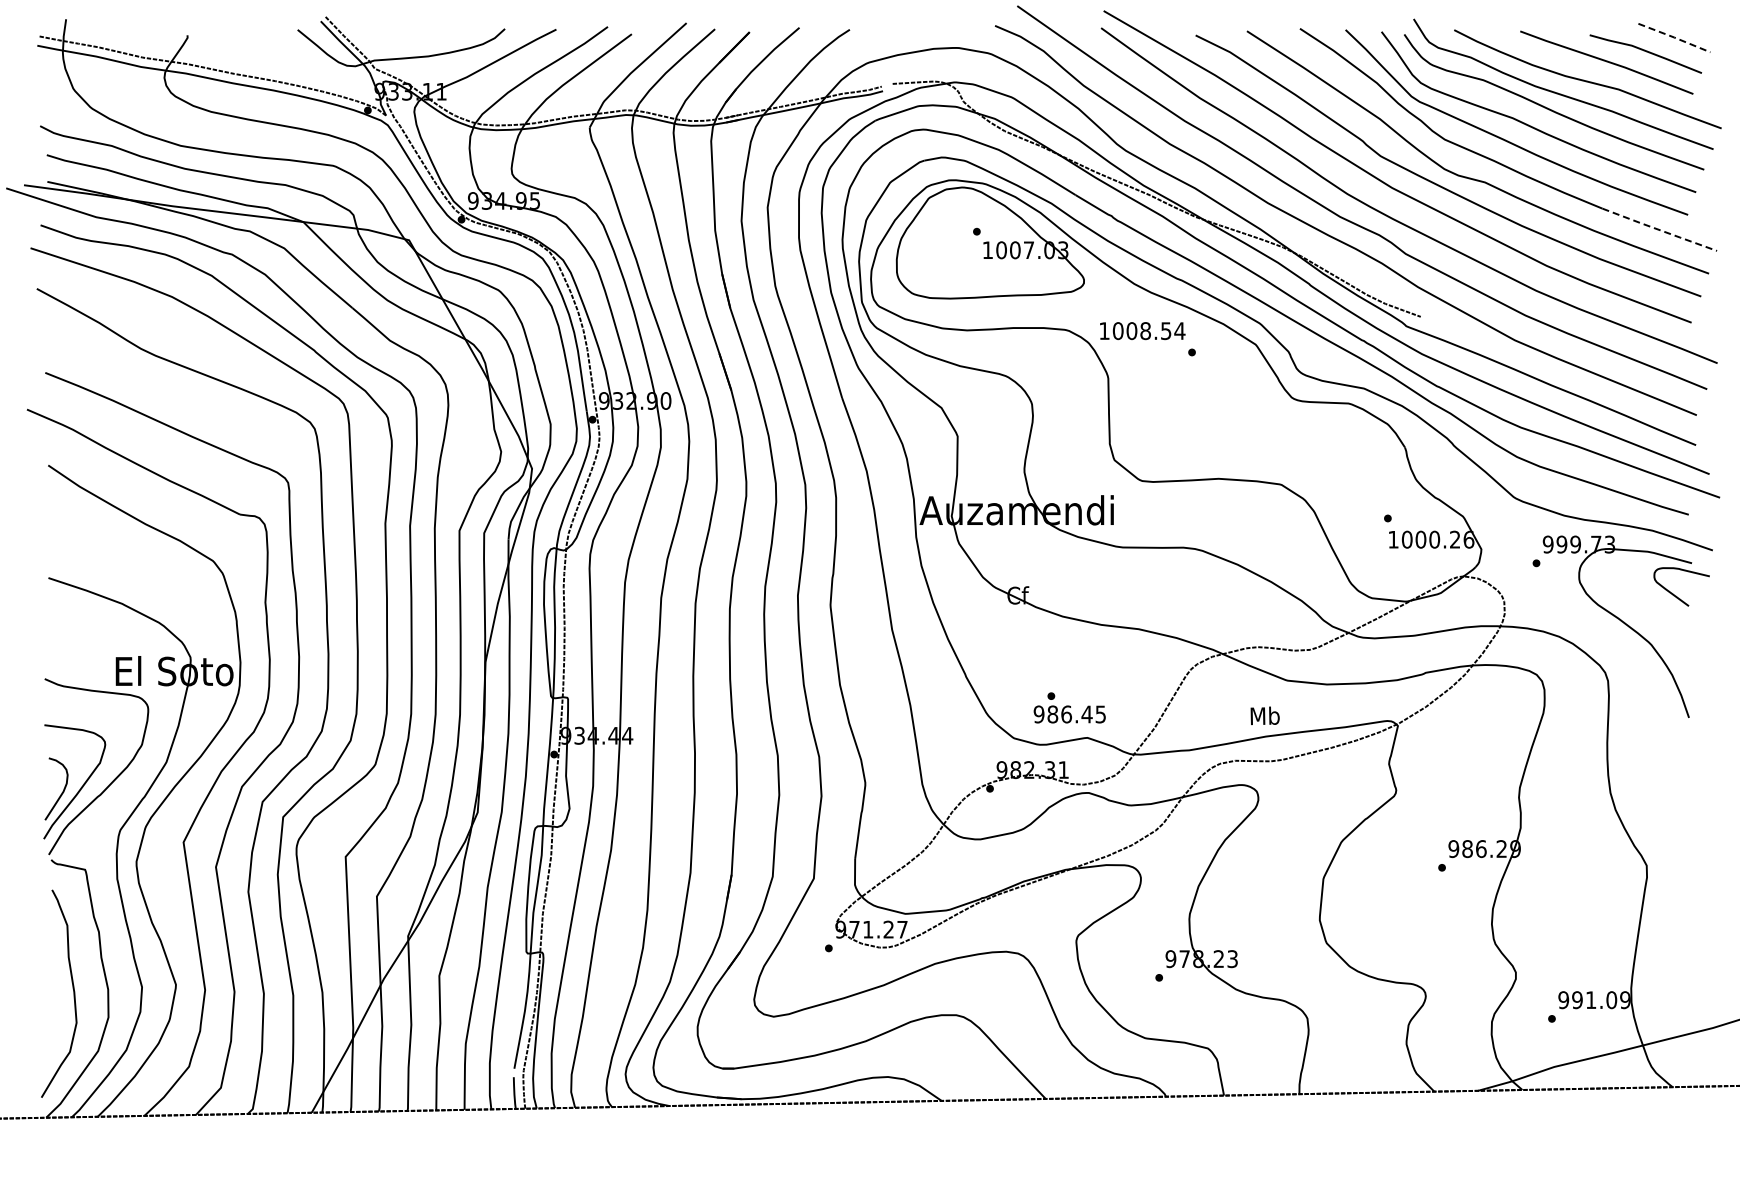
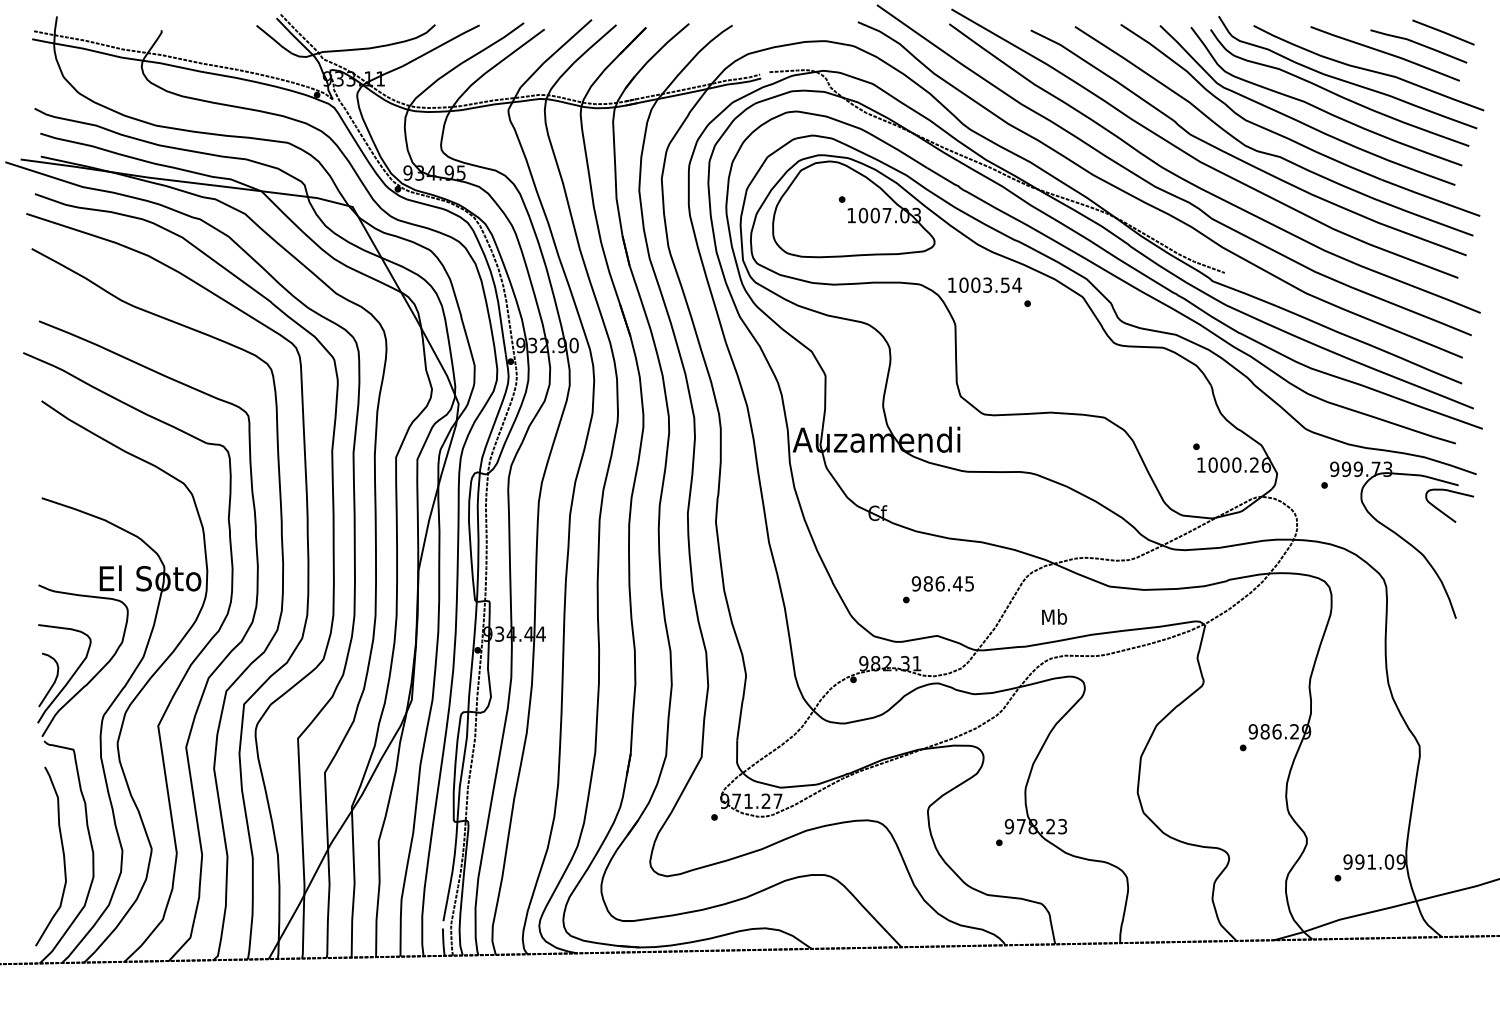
line: (1674, 37) -> (1443, 32), dashed -> solid
line: (1659, 230) -> (1430, 198), dashed -> solid
text: (1145, 330) -> (987, 284), 1008.54 -> 1003.54
text: (1069, 714) -> (942, 583), moved
text: (1264, 715) -> (1053, 616), moved

